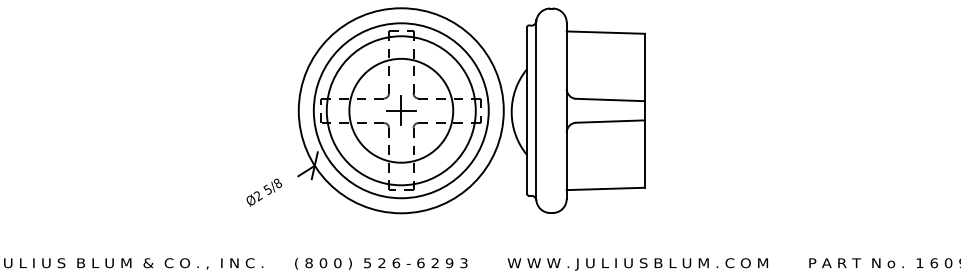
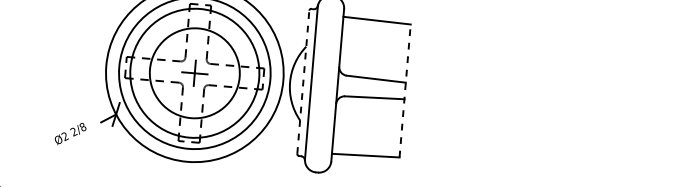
line: (526, 110) -> (302, 82), solid -> dashed
line: (644, 110) -> (404, 90), solid -> dashed
text: (267, 189) -> (73, 131), 5/8 -> 2/8

